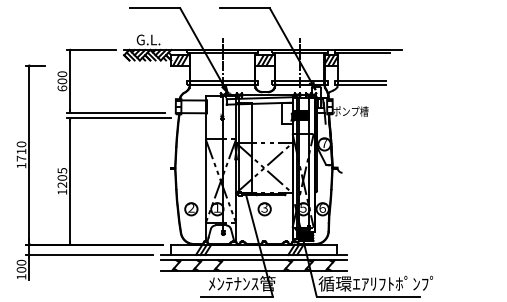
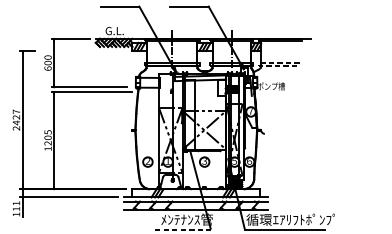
line: (334, 82) -> (258, 63), solid -> dashed
text: (21, 154) -> (16, 119), 1710 -> 2427
text: (21, 265) -> (16, 205), 100 -> 111
line: (237, 296) -> (183, 229), solid -> dashed

